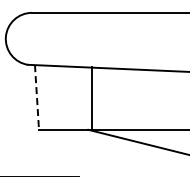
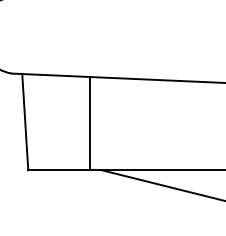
line: (37, 97) -> (26, 122), dashed -> solid
line: (91, 98) -> (89, 123), moved

